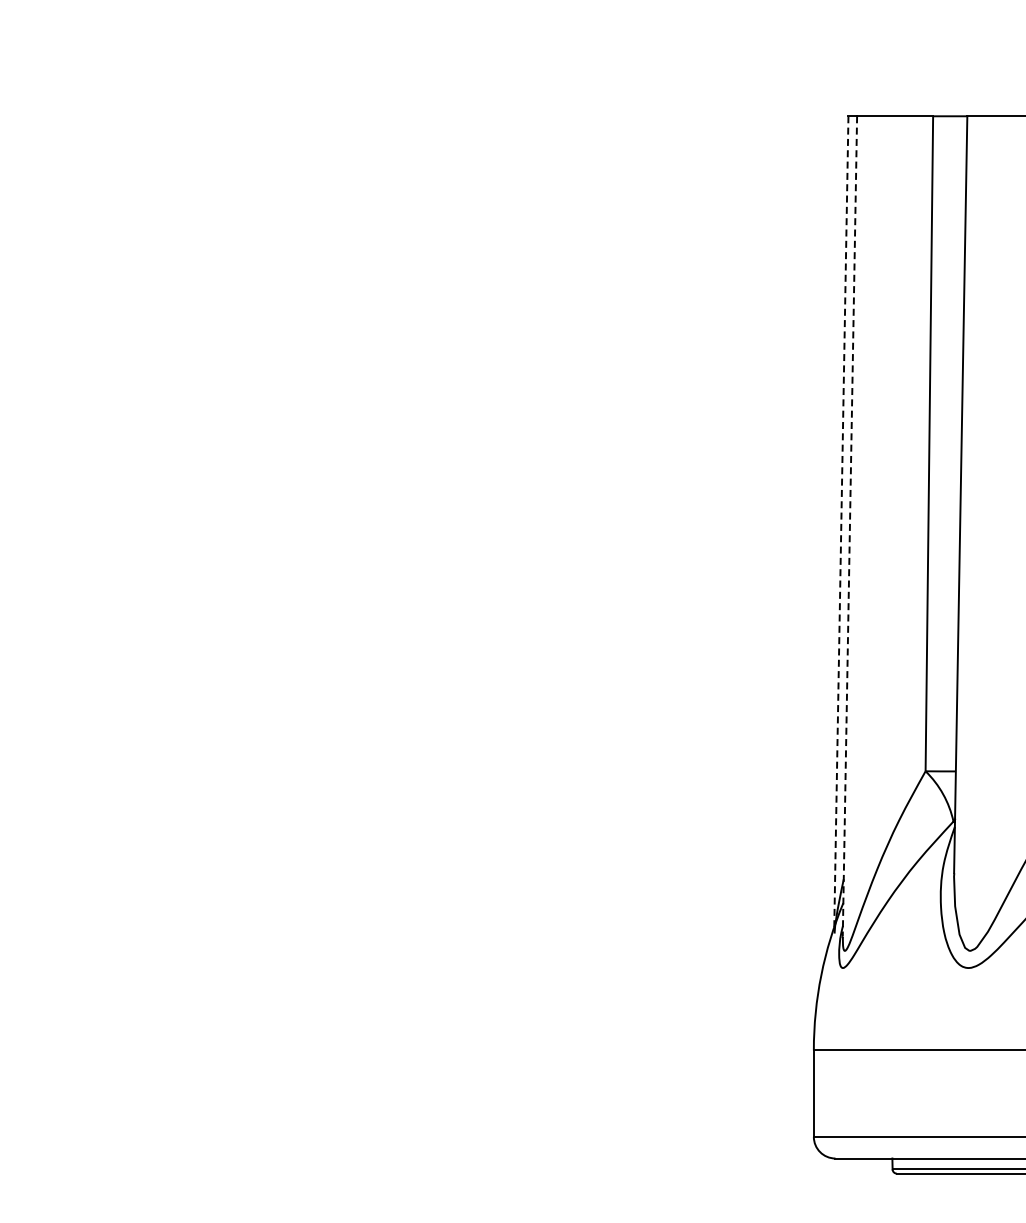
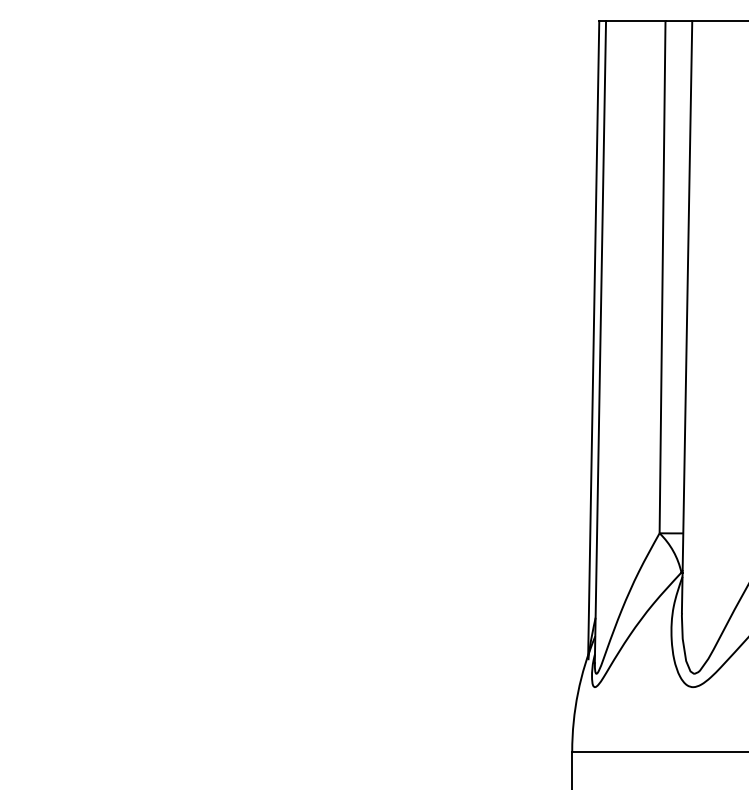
line: (841, 522) -> (593, 338), dashed -> solid
line: (849, 526) -> (600, 341), dashed -> solid

